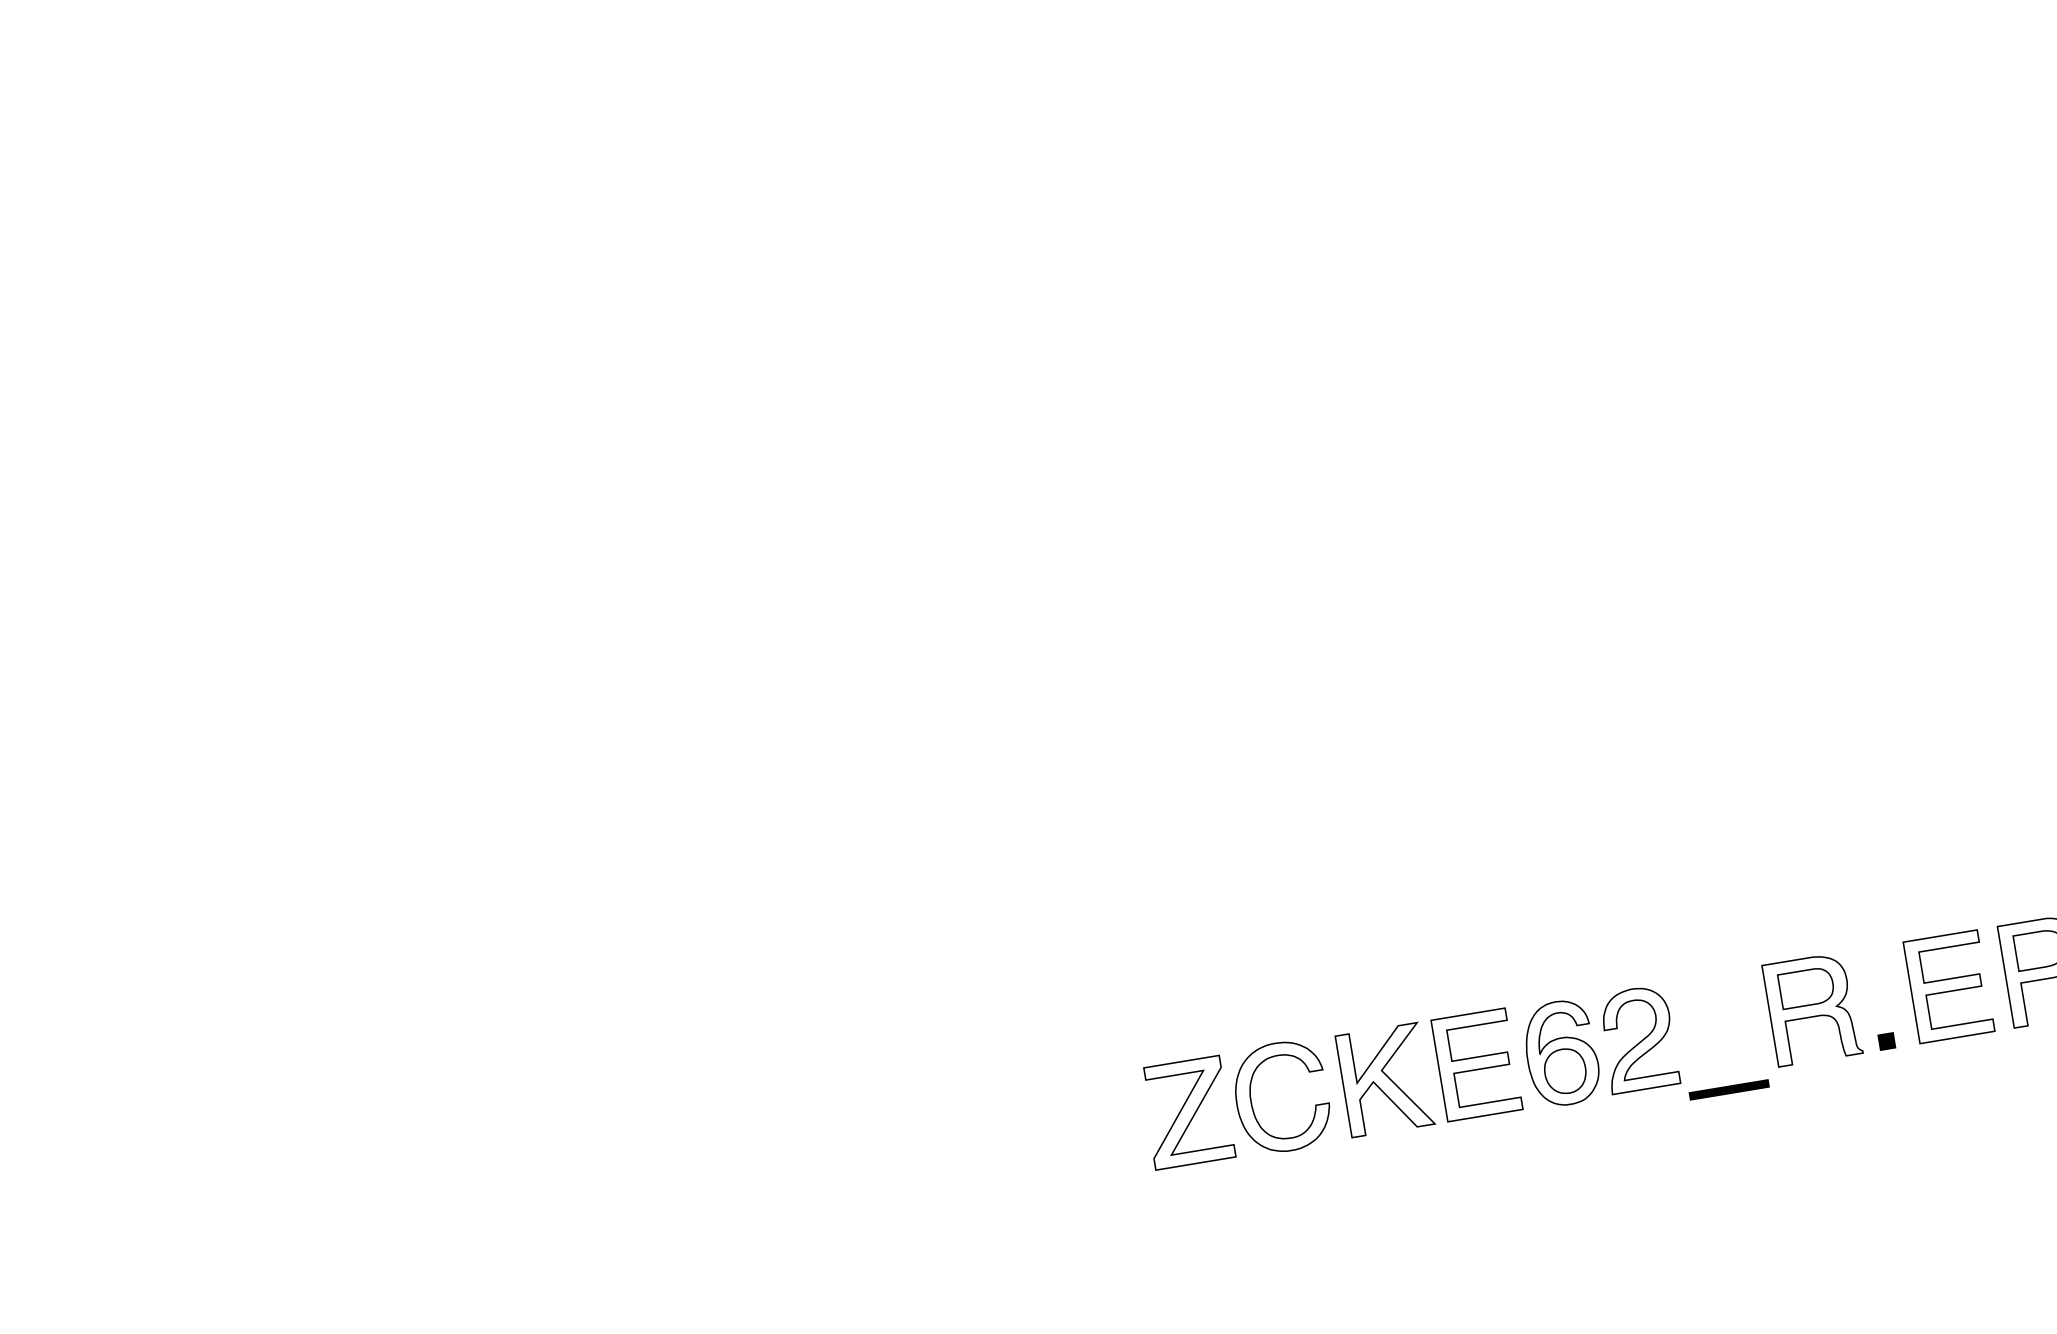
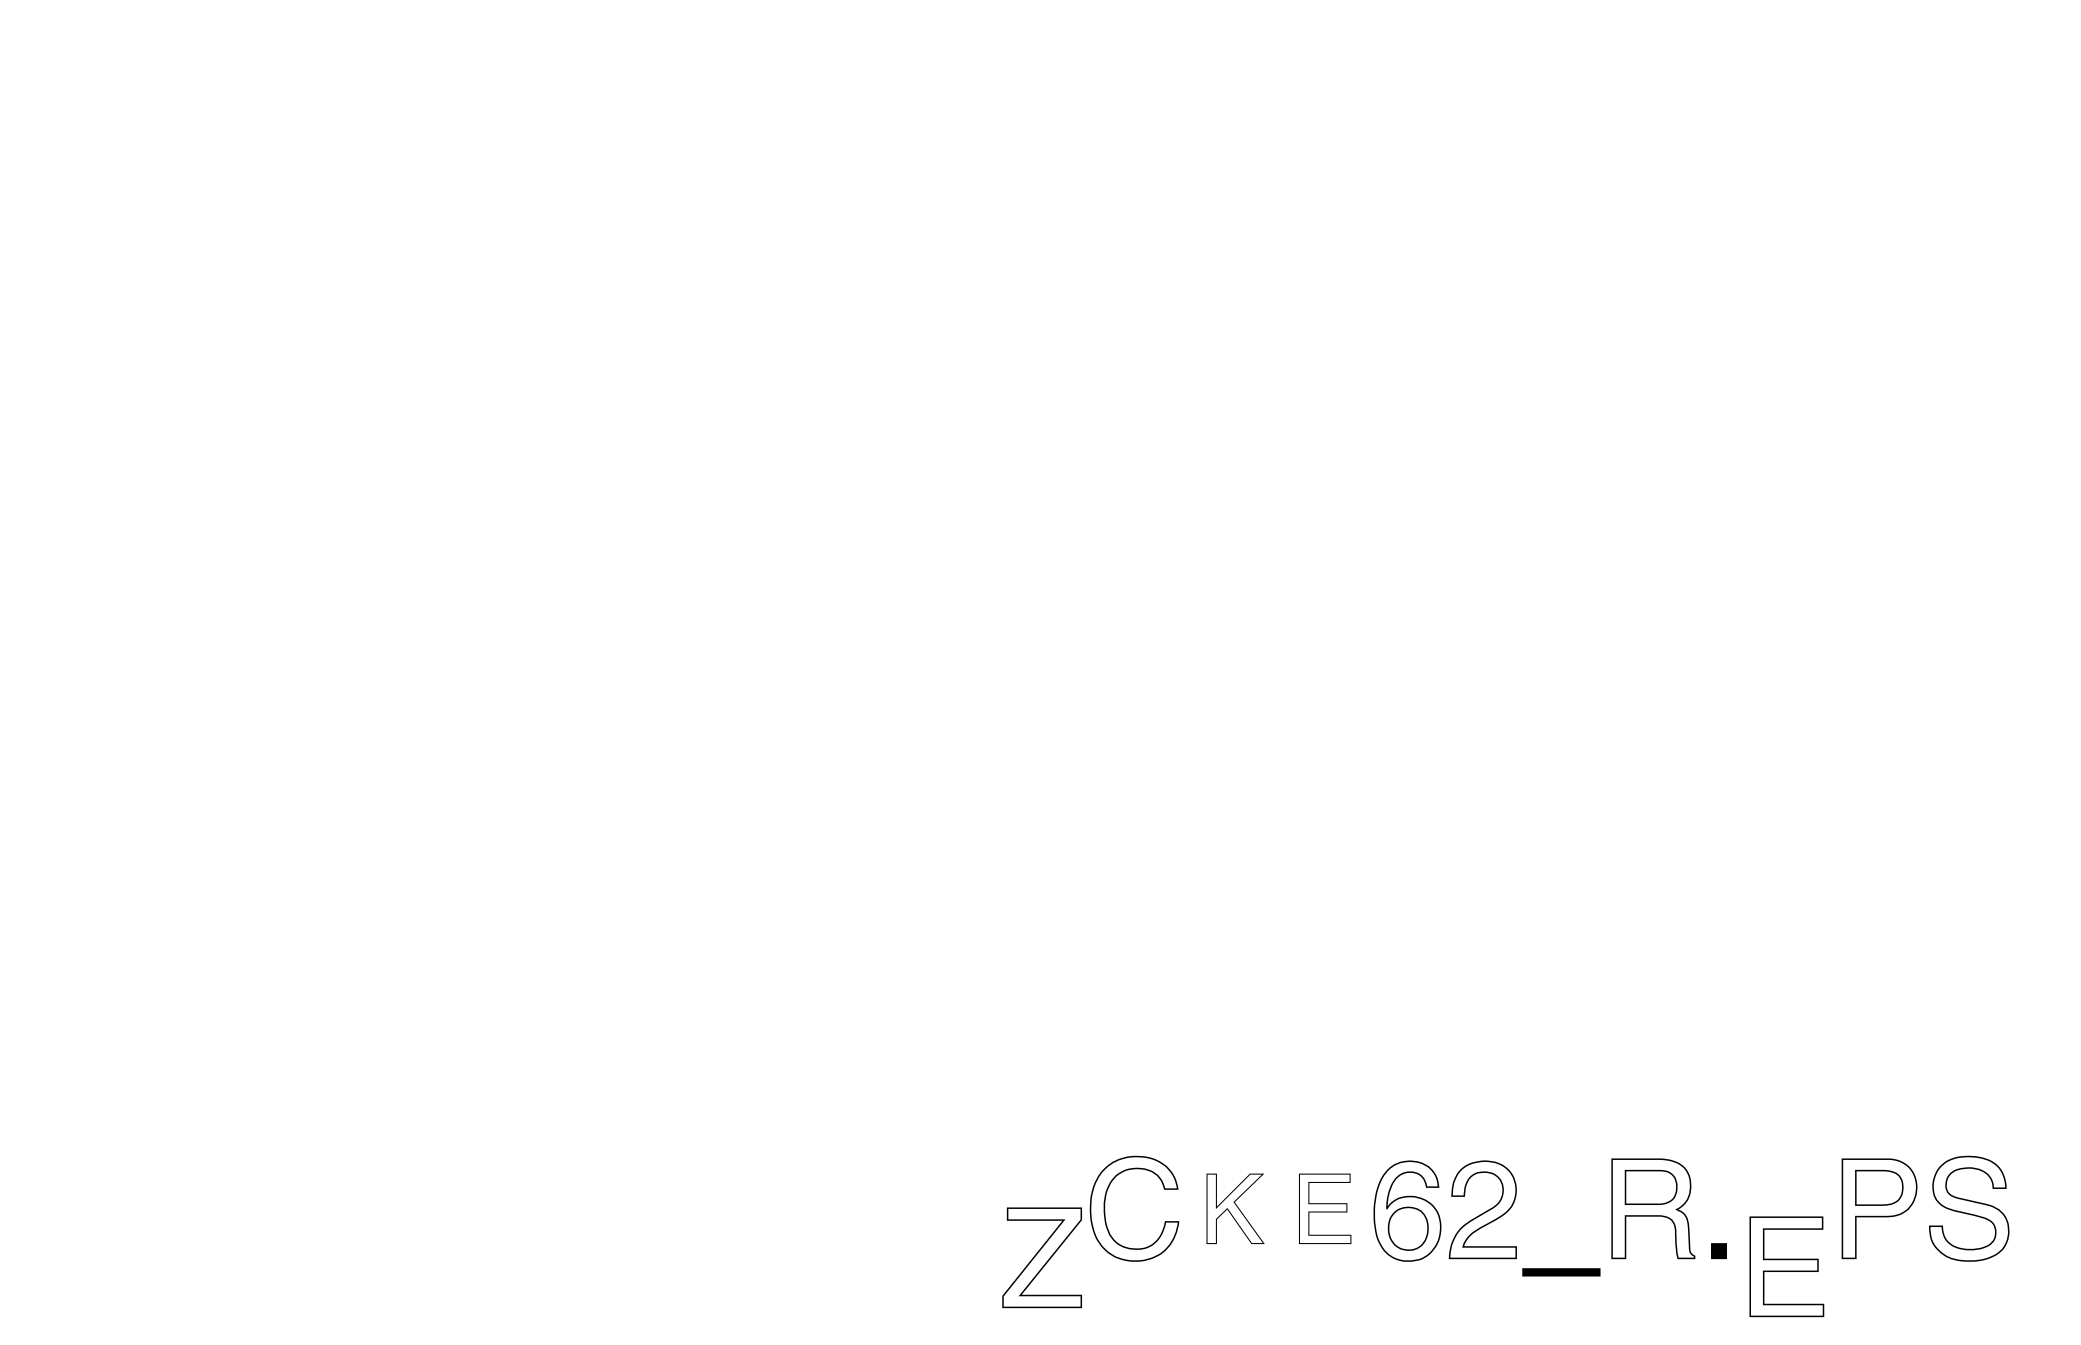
part: (1948, 986) -> (1786, 1266), moved
part: (1476, 1064) -> (1324, 1208), size x0.7
part: (1385, 1079) -> (1235, 1208), size x0.7
part: (1186, 1112) -> (1041, 1257), moved

